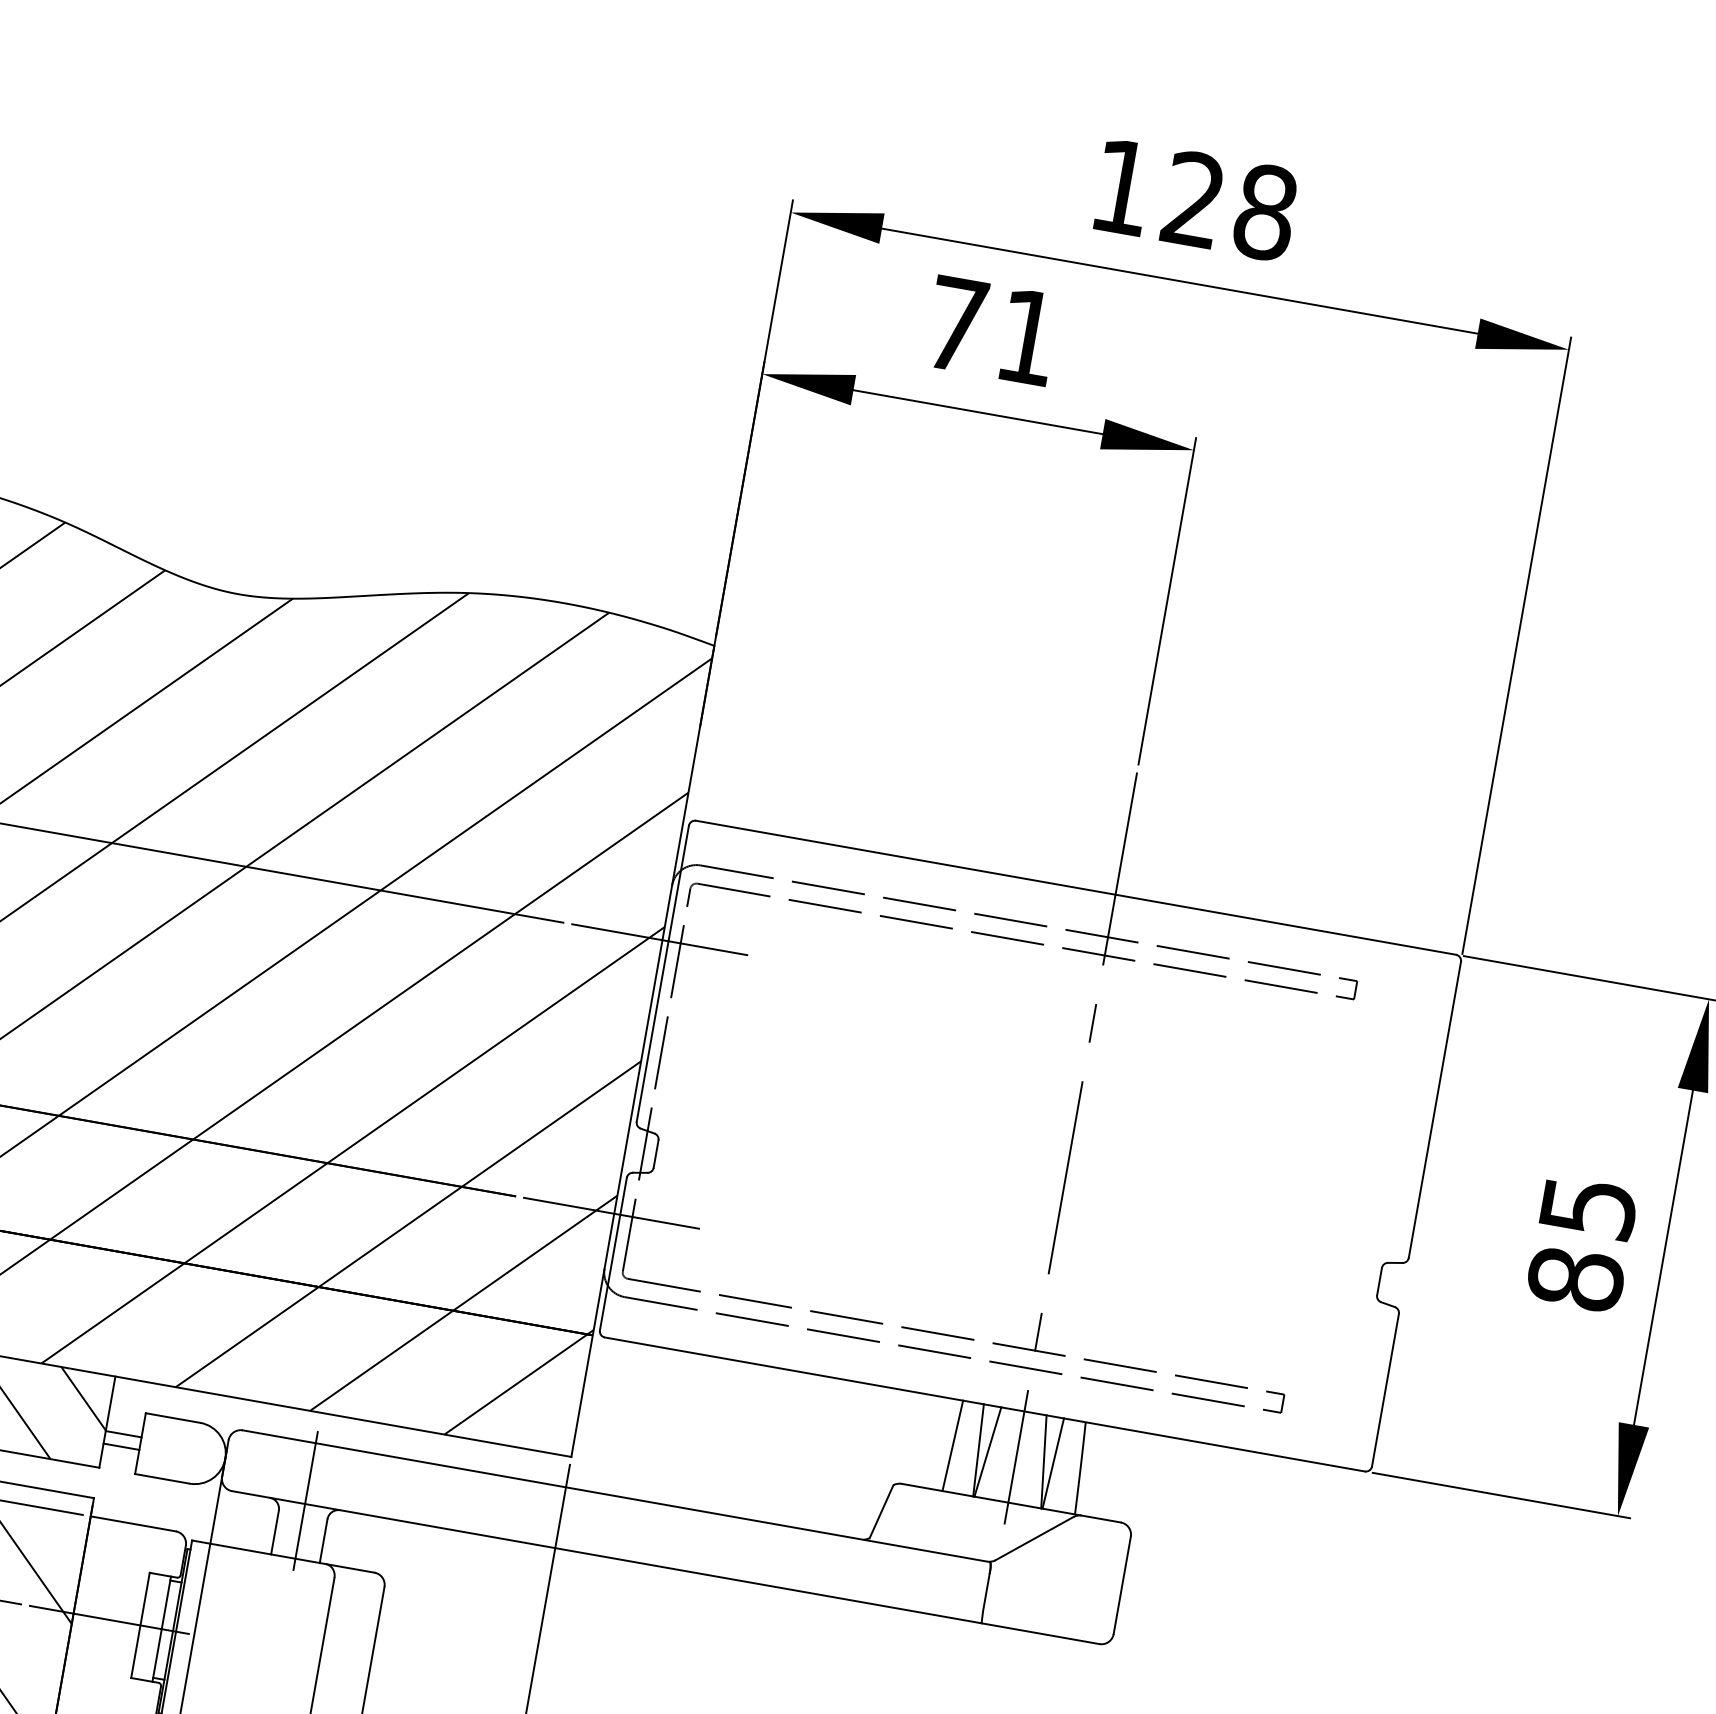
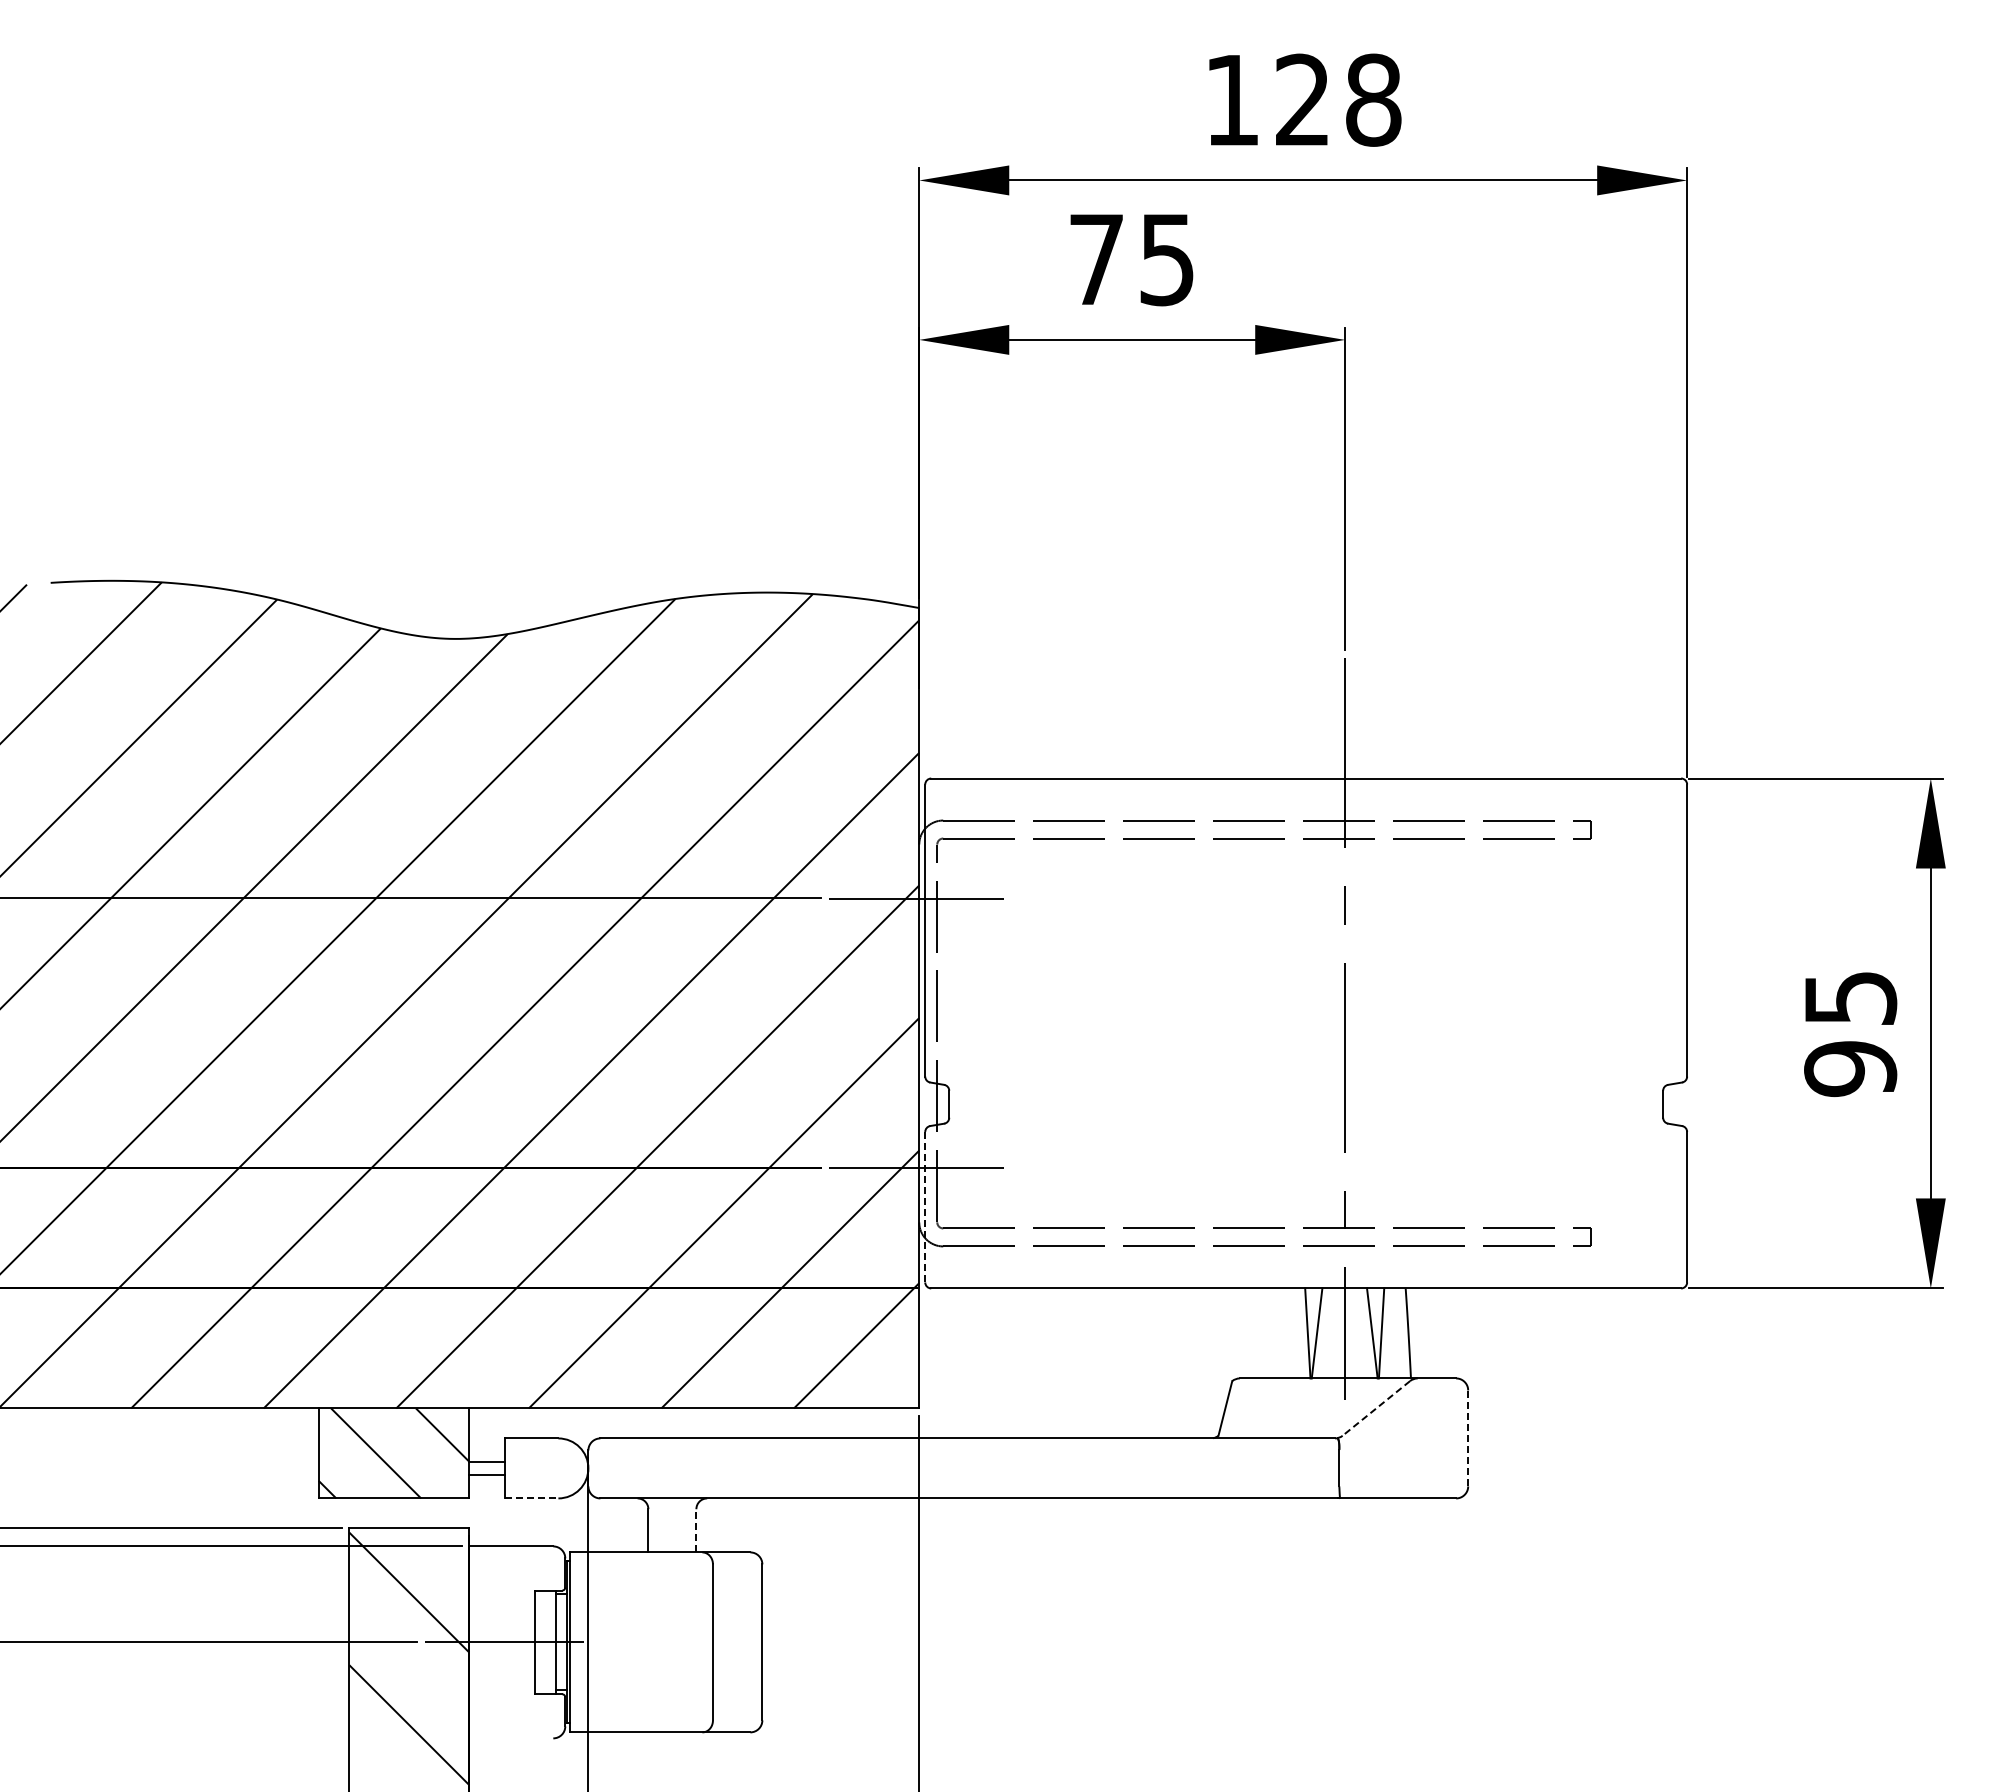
text: (1027, 337) -> (1166, 260), 71 -> 75
line: (613, 1254) -> (925, 1207), solid -> dashed
text: (1575, 1279) -> (1850, 1069), 85 -> 95
line: (952, 1445) -> (1282, 1333), removed
line: (162, 1478) -> (531, 1498), solid -> dashed
line: (305, 1501) -> (672, 1495), removed
line: (1033, 1538) -> (1375, 1408), solid -> dashed
line: (323, 1540) -> (696, 1530), solid -> dashed
line: (1122, 1585) -> (1468, 1438), solid -> dashed

